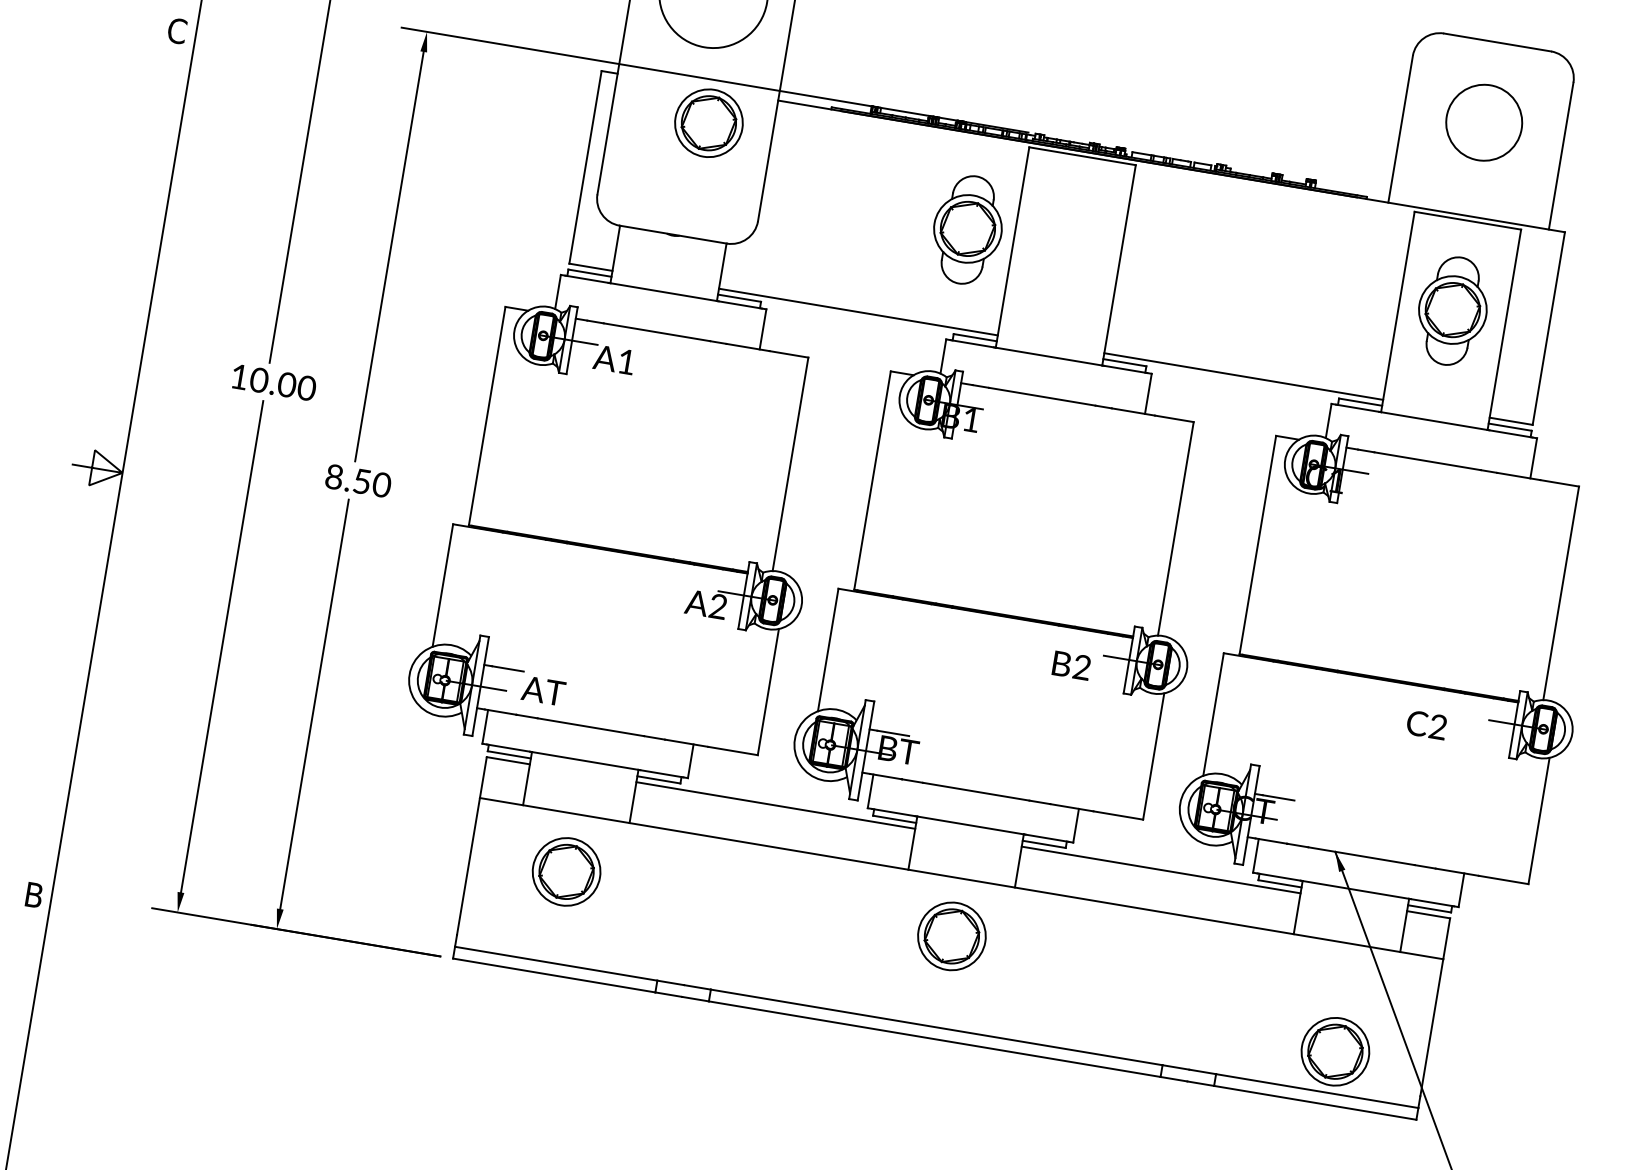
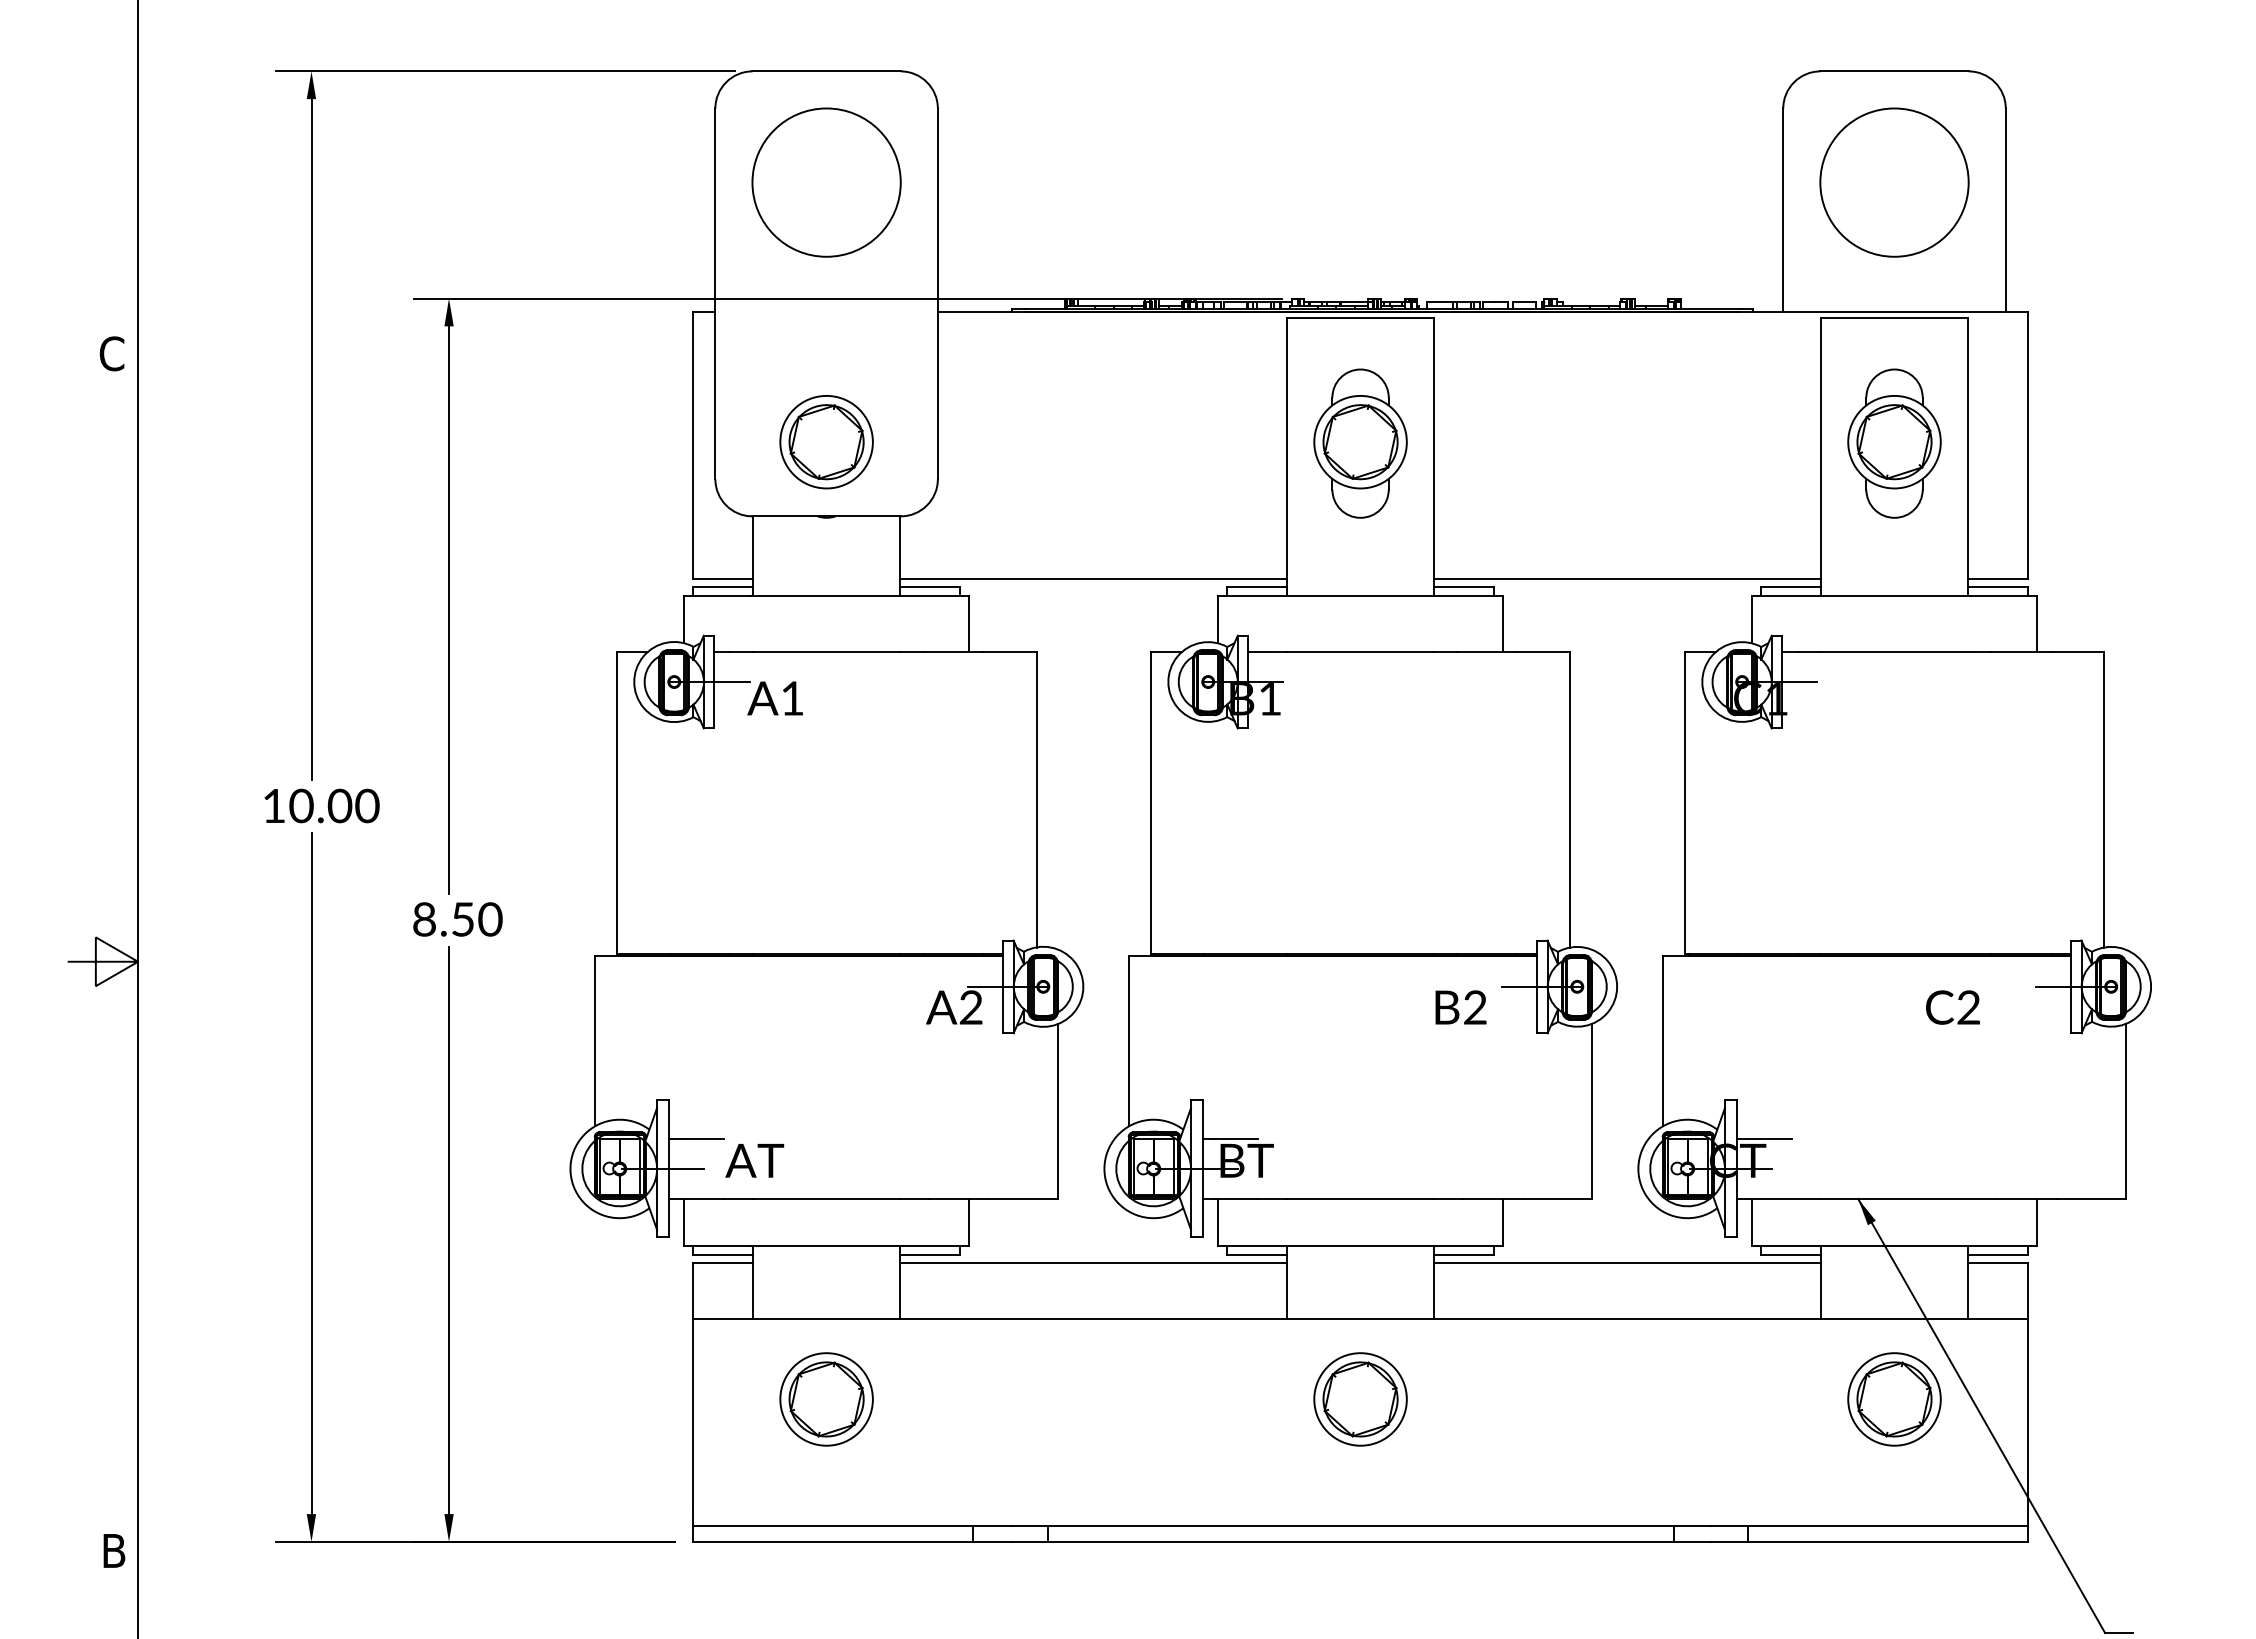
circle: (1484, 122) -> (1894, 182), size x1.43
part: (708, 123) -> (826, 442), moved
part: (967, 229) -> (1360, 443), moved
part: (1335, 1051) -> (1894, 1399), moved

